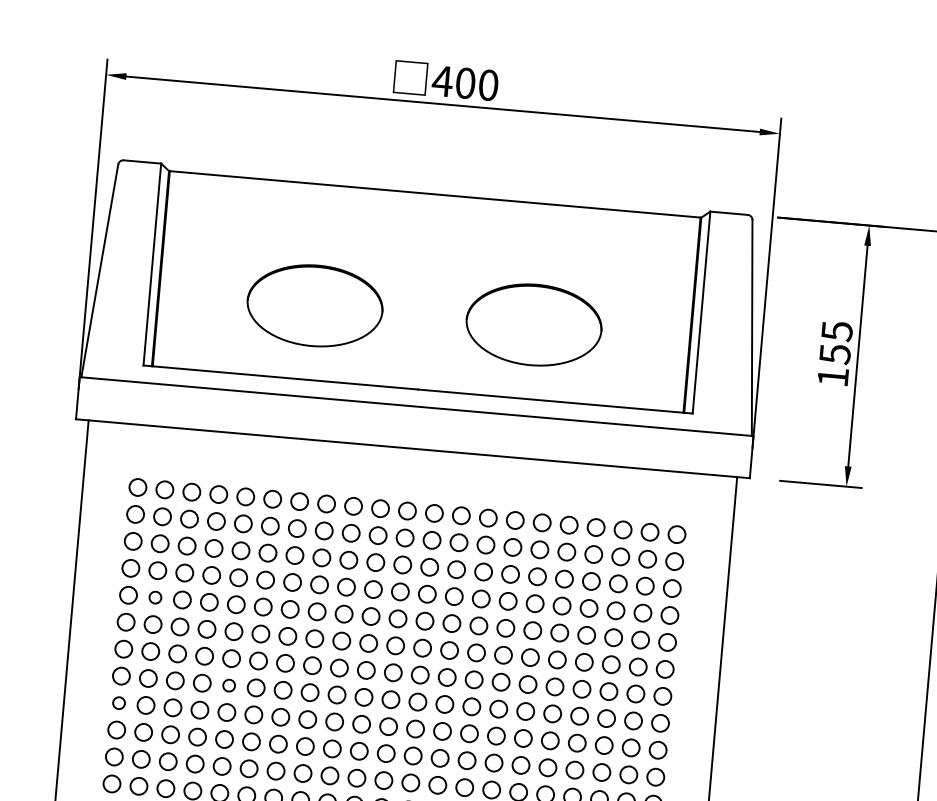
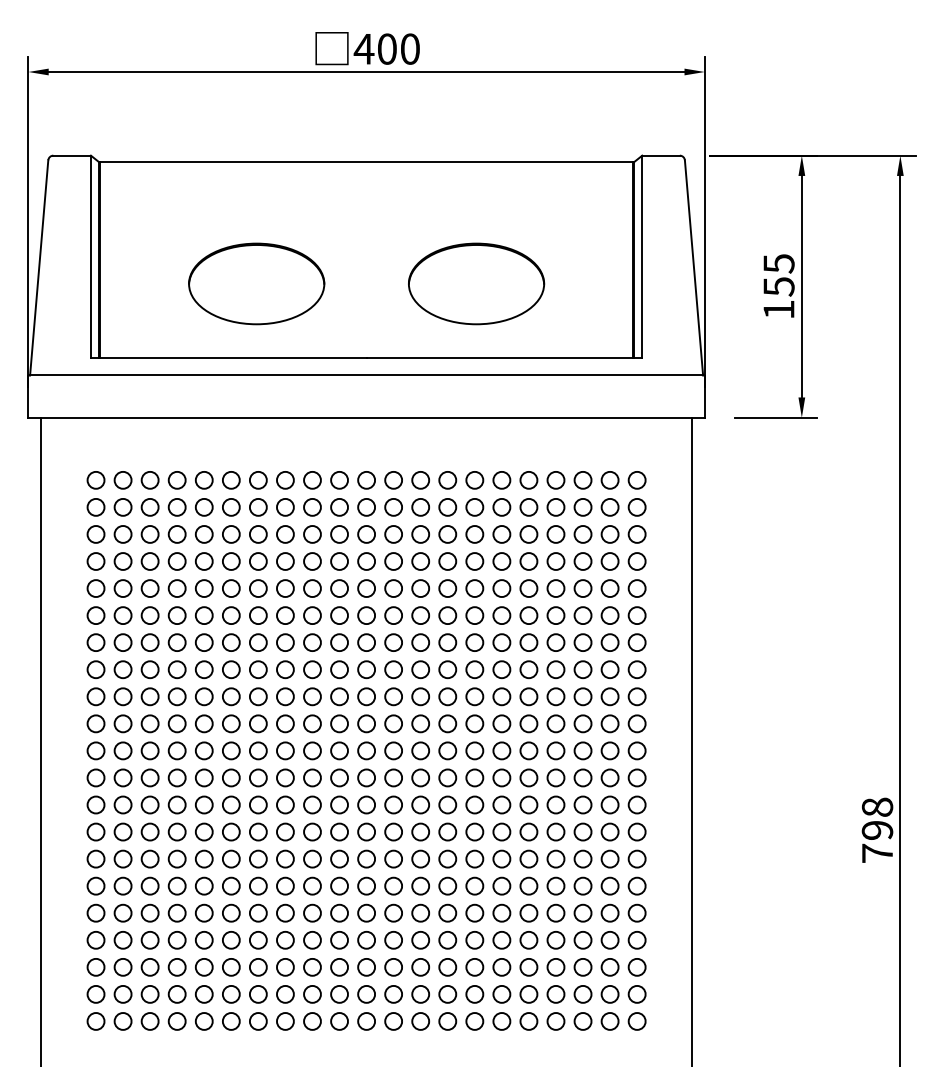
circle: (154, 597) -> (122, 588), size x1.43
circle: (228, 685) -> (203, 669), size x1.43
circle: (118, 702) -> (95, 696), size x1.43

